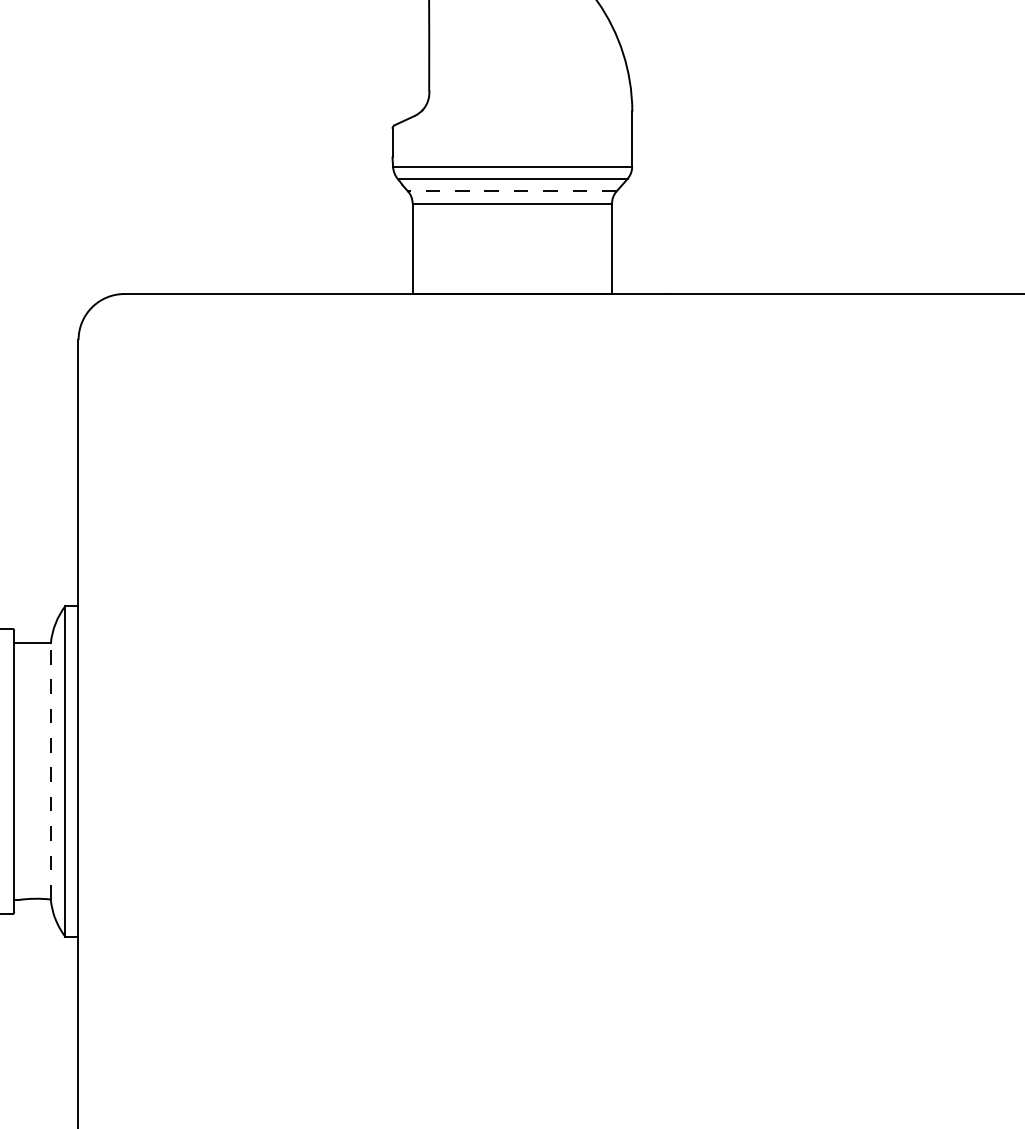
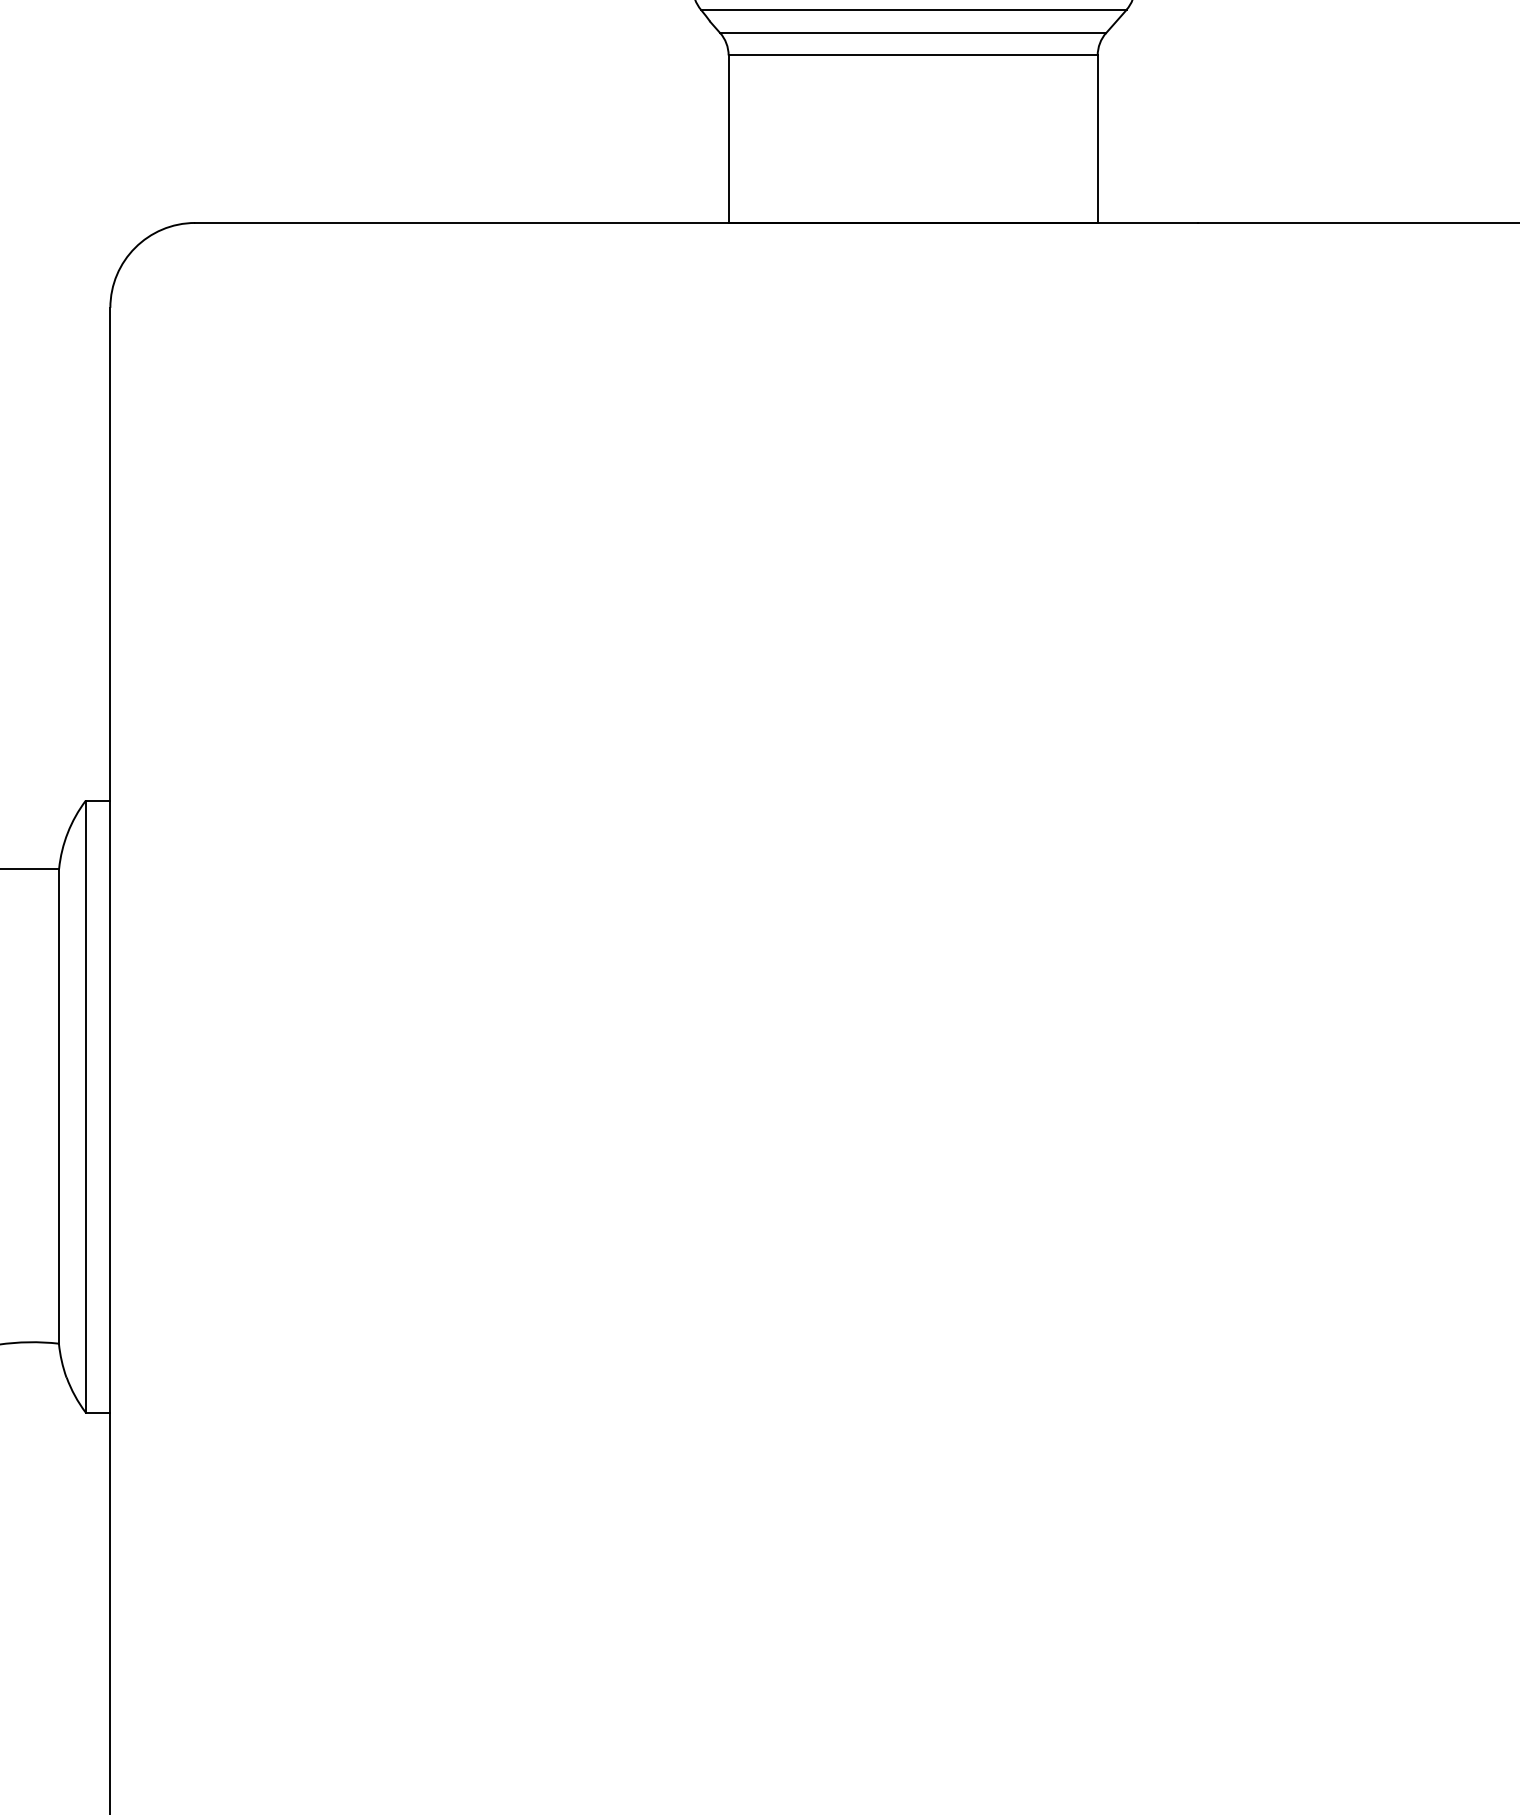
line: (511, 191) -> (911, 33), dashed -> solid
line: (50, 770) -> (58, 1104), dashed -> solid

